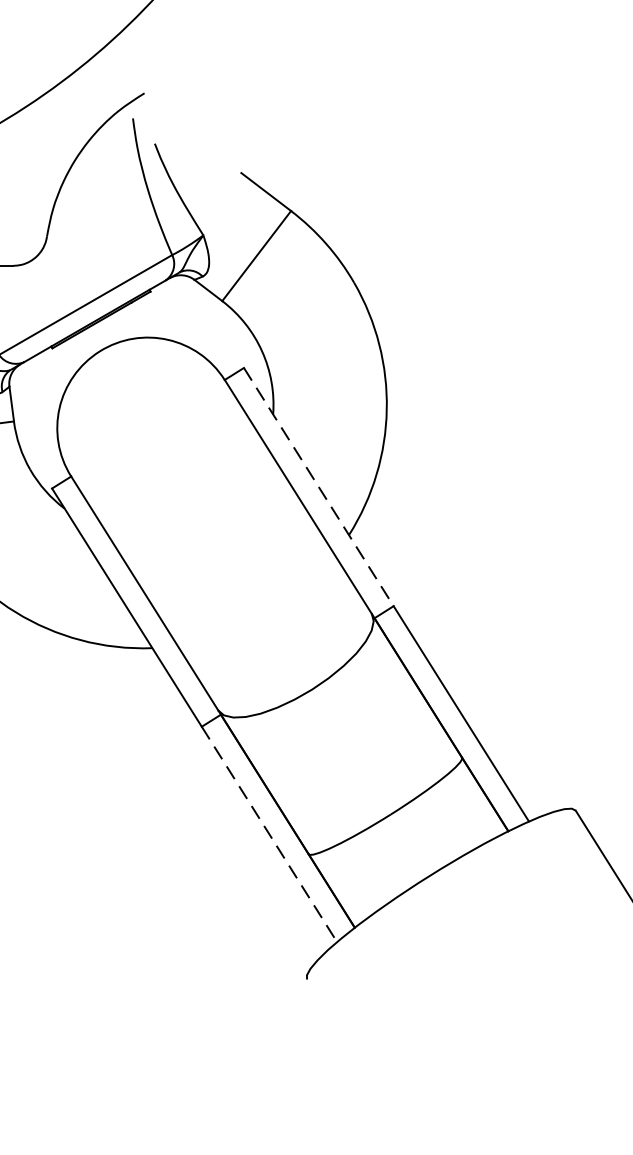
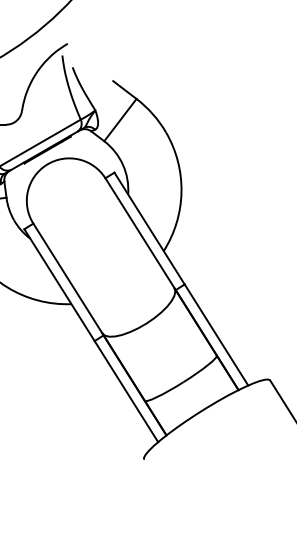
line: (318, 486) -> (149, 228), dashed -> solid
line: (269, 834) -> (126, 391), dashed -> solid

